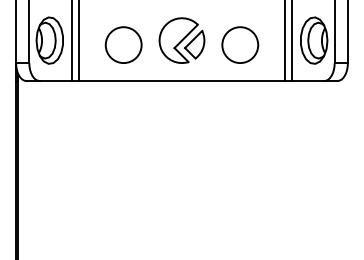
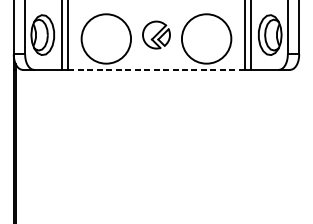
part: (181, 40) -> (156, 34), size x0.7
circle: (123, 45) -> (106, 39), size x1.6
circle: (240, 45) -> (206, 39), size x1.6
line: (182, 81) -> (156, 70), solid -> dashed

